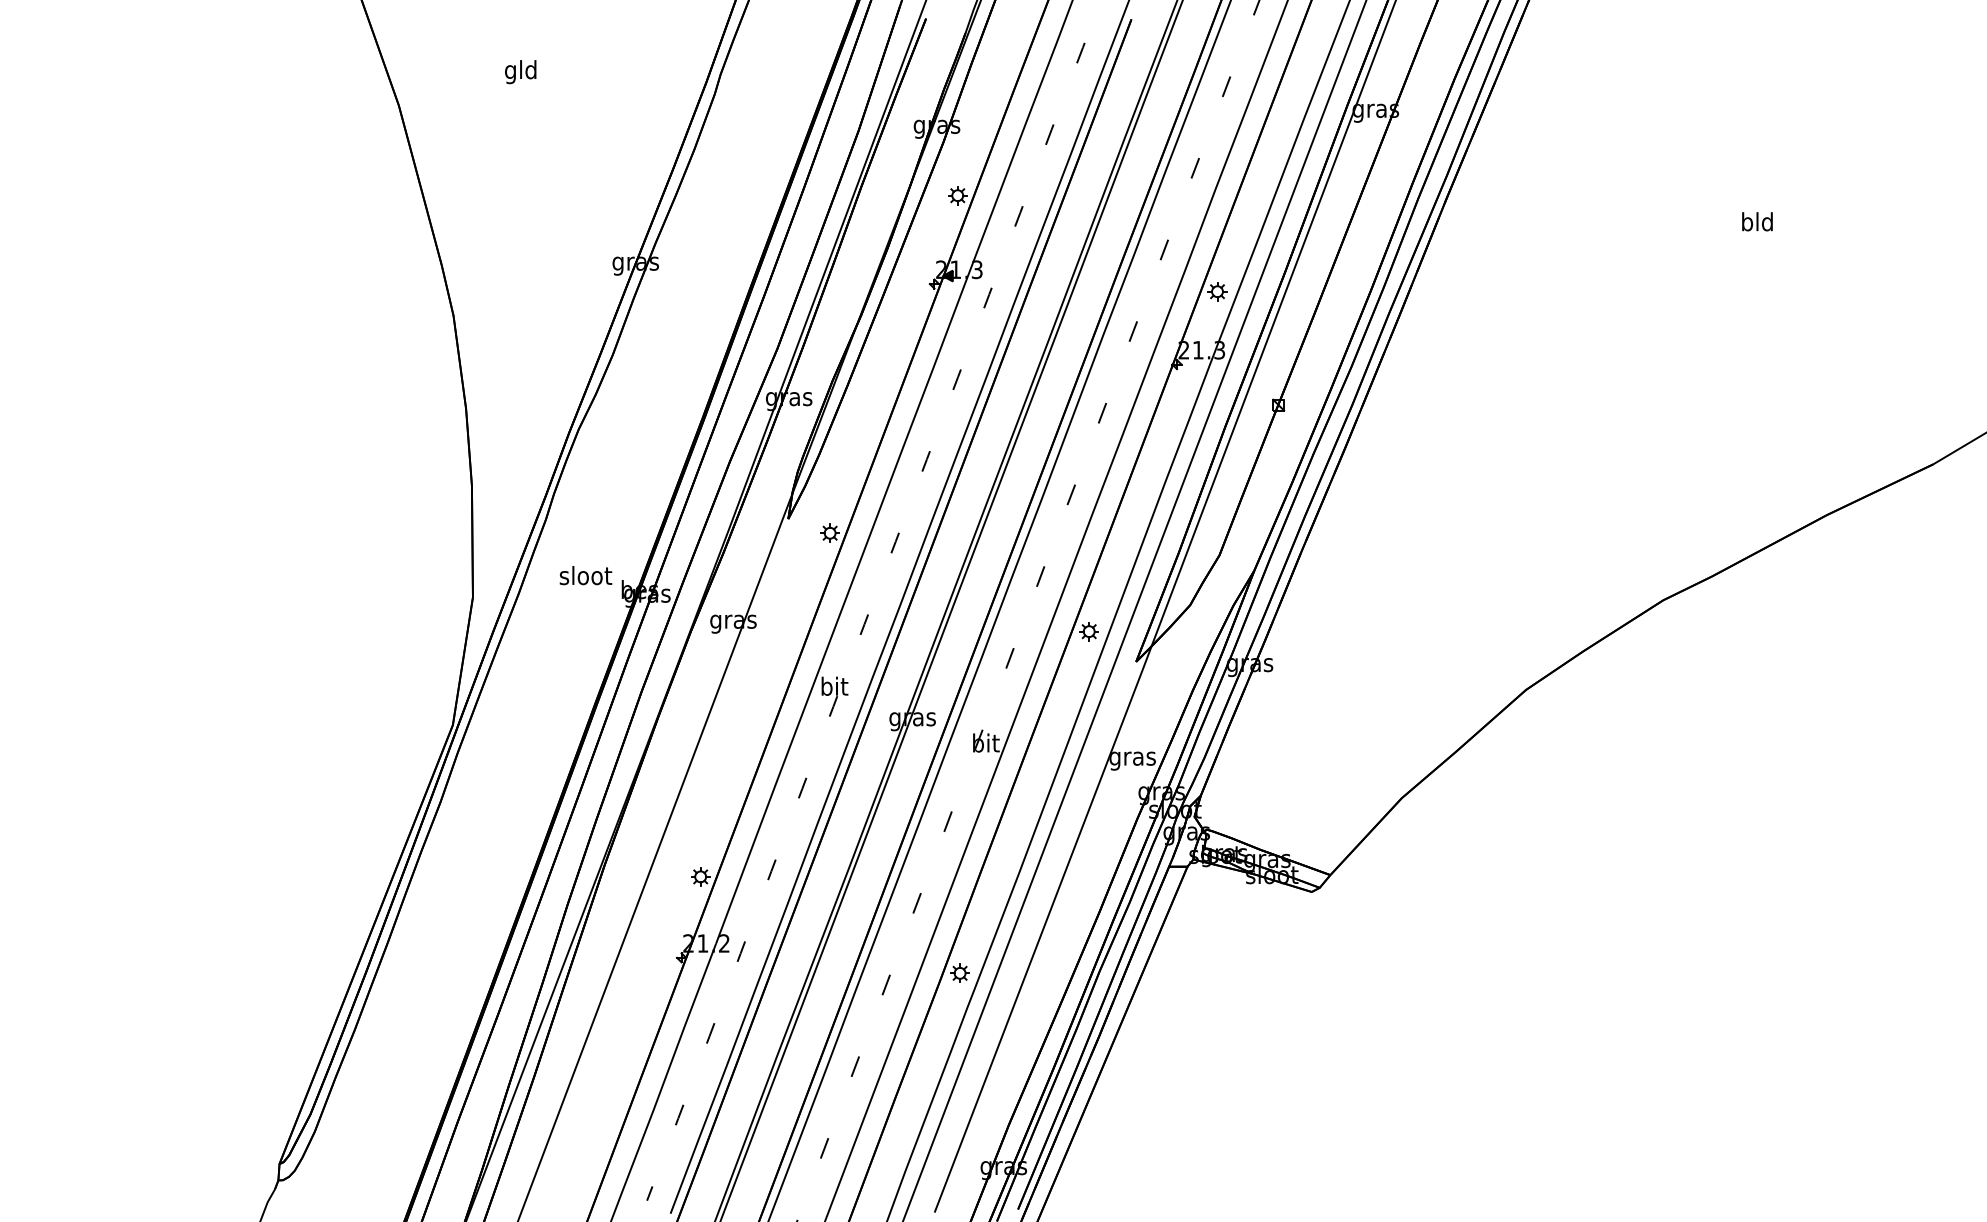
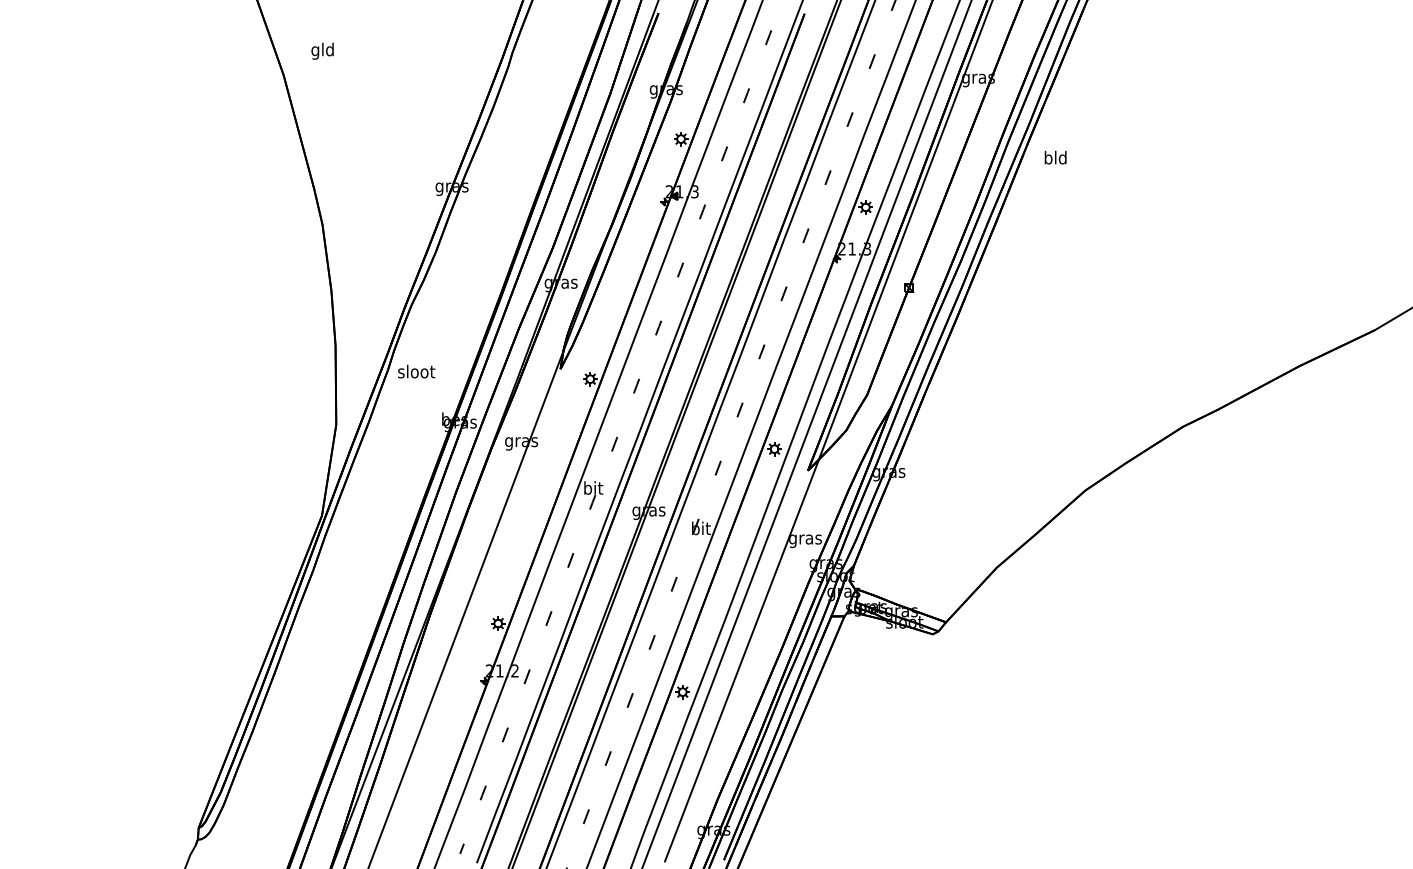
text: (520, 72) -> (322, 51), moved
text: (1757, 221) -> (1055, 157), moved
text: (585, 575) -> (416, 371), moved

